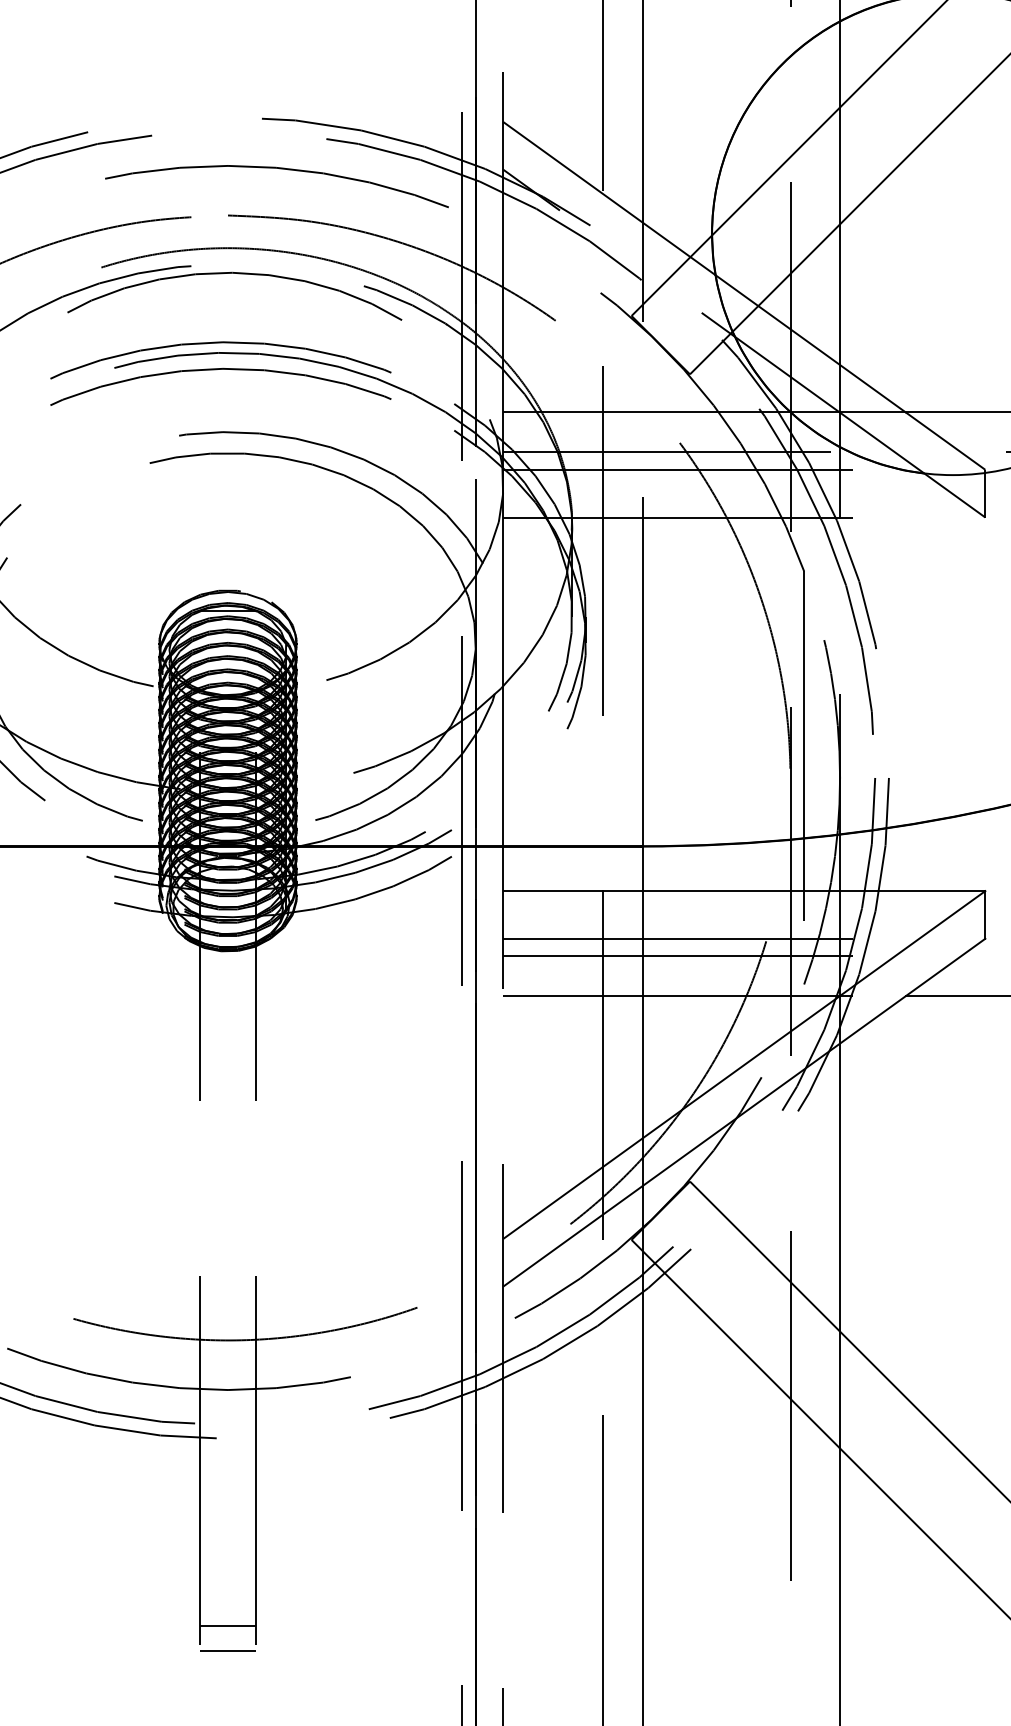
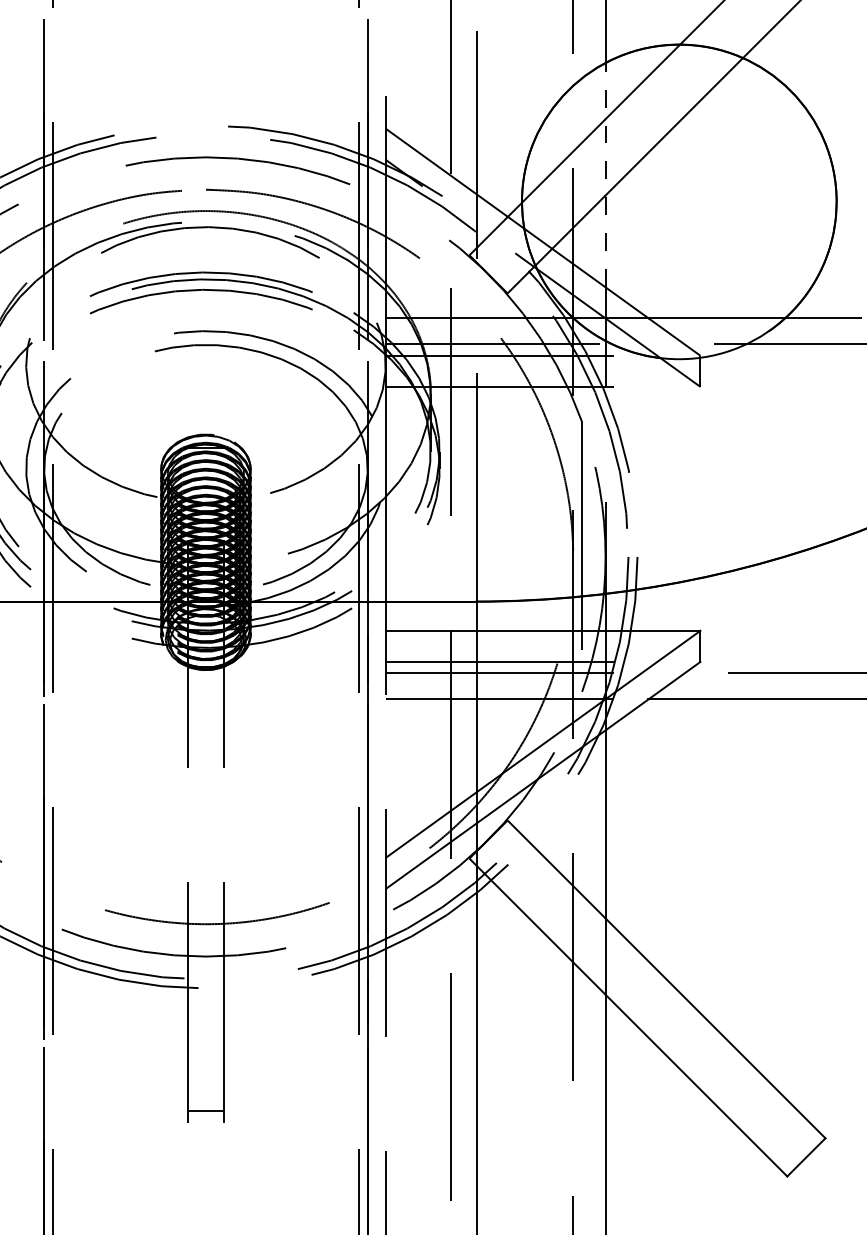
line: (839, 192) -> (605, 174), solid -> dashed
line: (227, 1650) -> (205, 1126), removed

